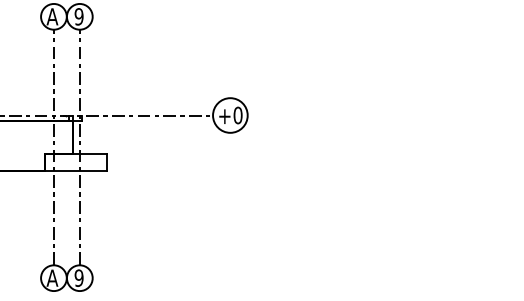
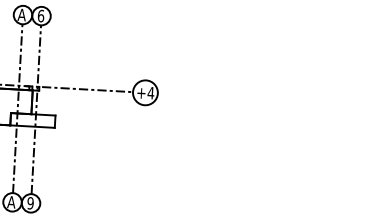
text: (78, 16) -> (40, 15), 9 -> 6
text: (237, 115) -> (150, 93), +0 -> +4

